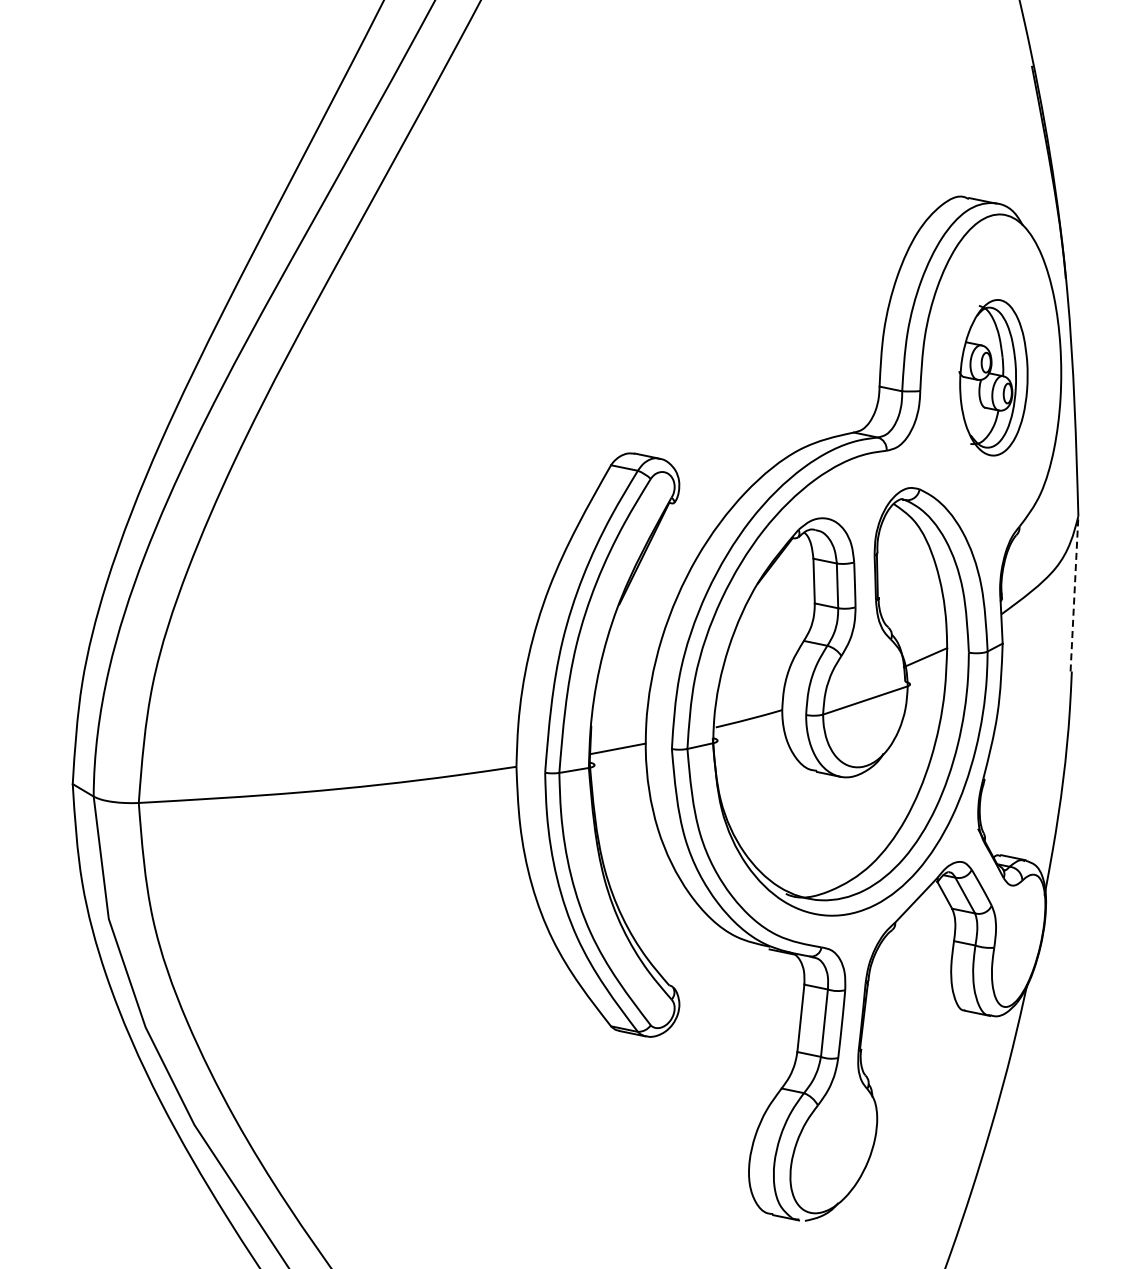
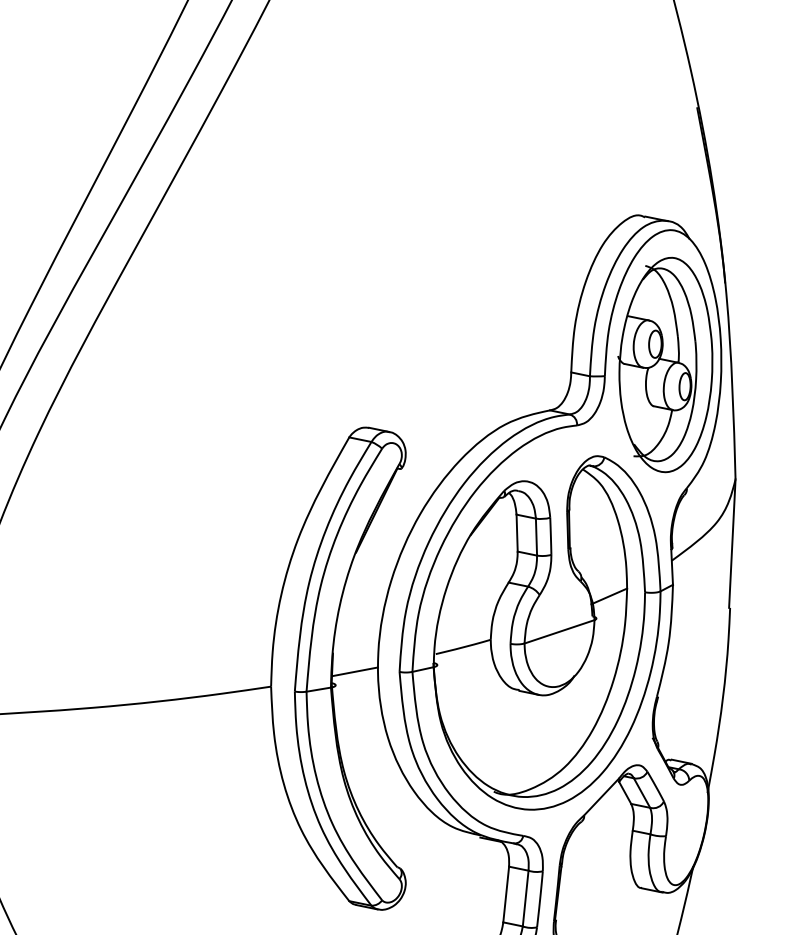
part: (993, 377) -> (665, 364), size x1.67
line: (1074, 593) -> (732, 543), dashed -> solid

